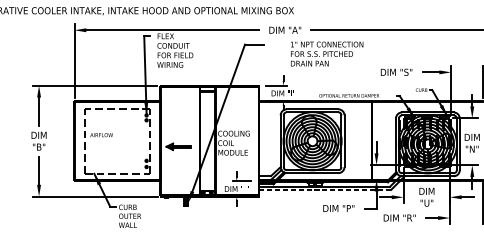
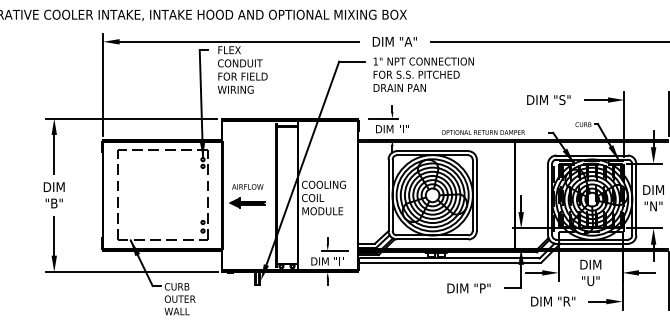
text: (326, 53) -> (423, 74), moved
text: (101, 134) -> (247, 186), moved
line: (324, 189) -> (449, 262), dashed -> solid

